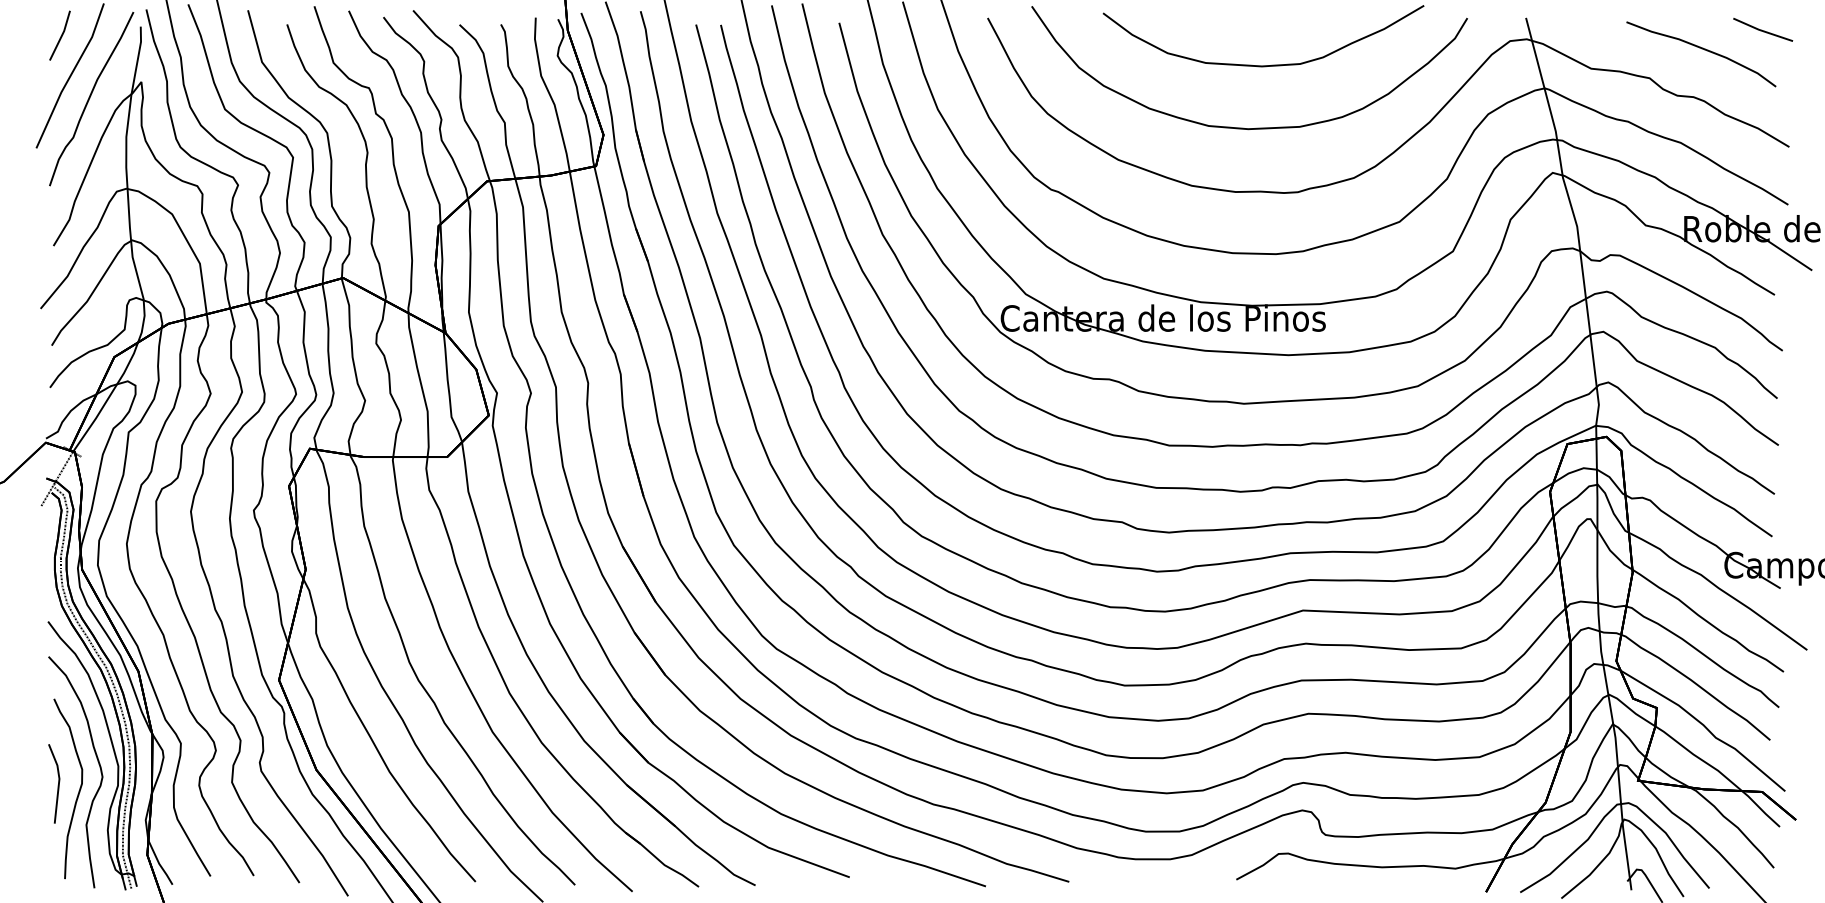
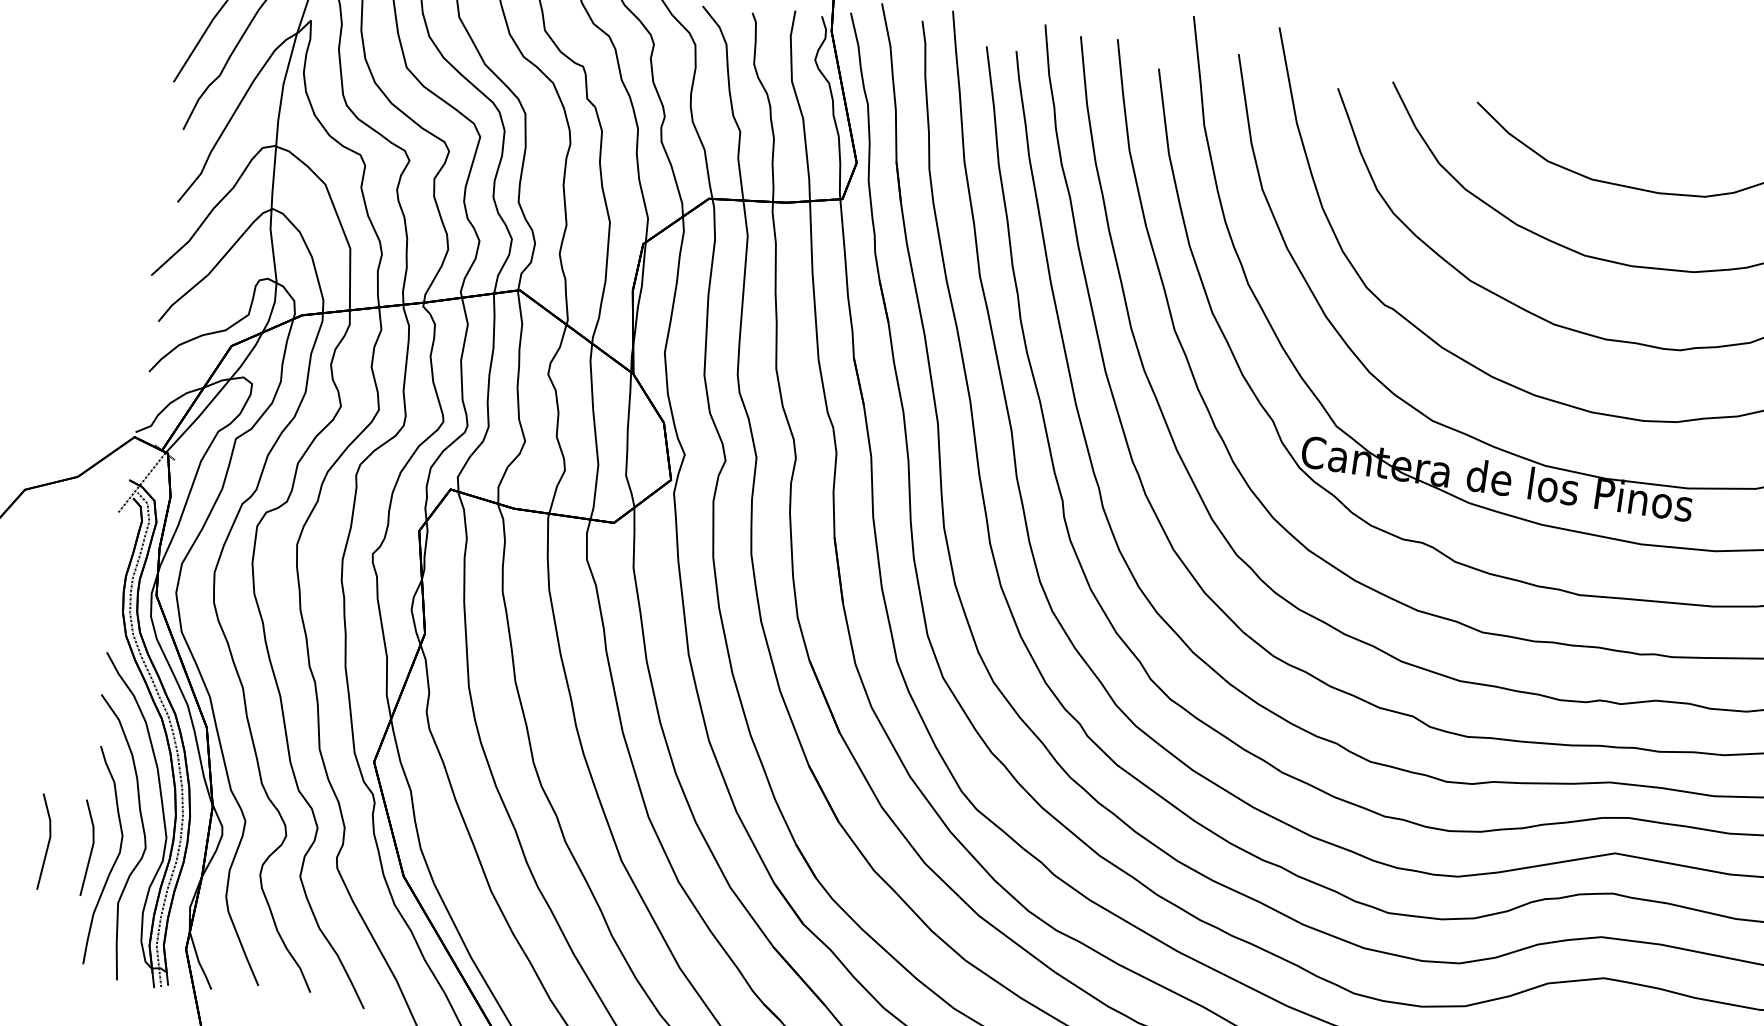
line: (21, 785) -> (46, 844), added

